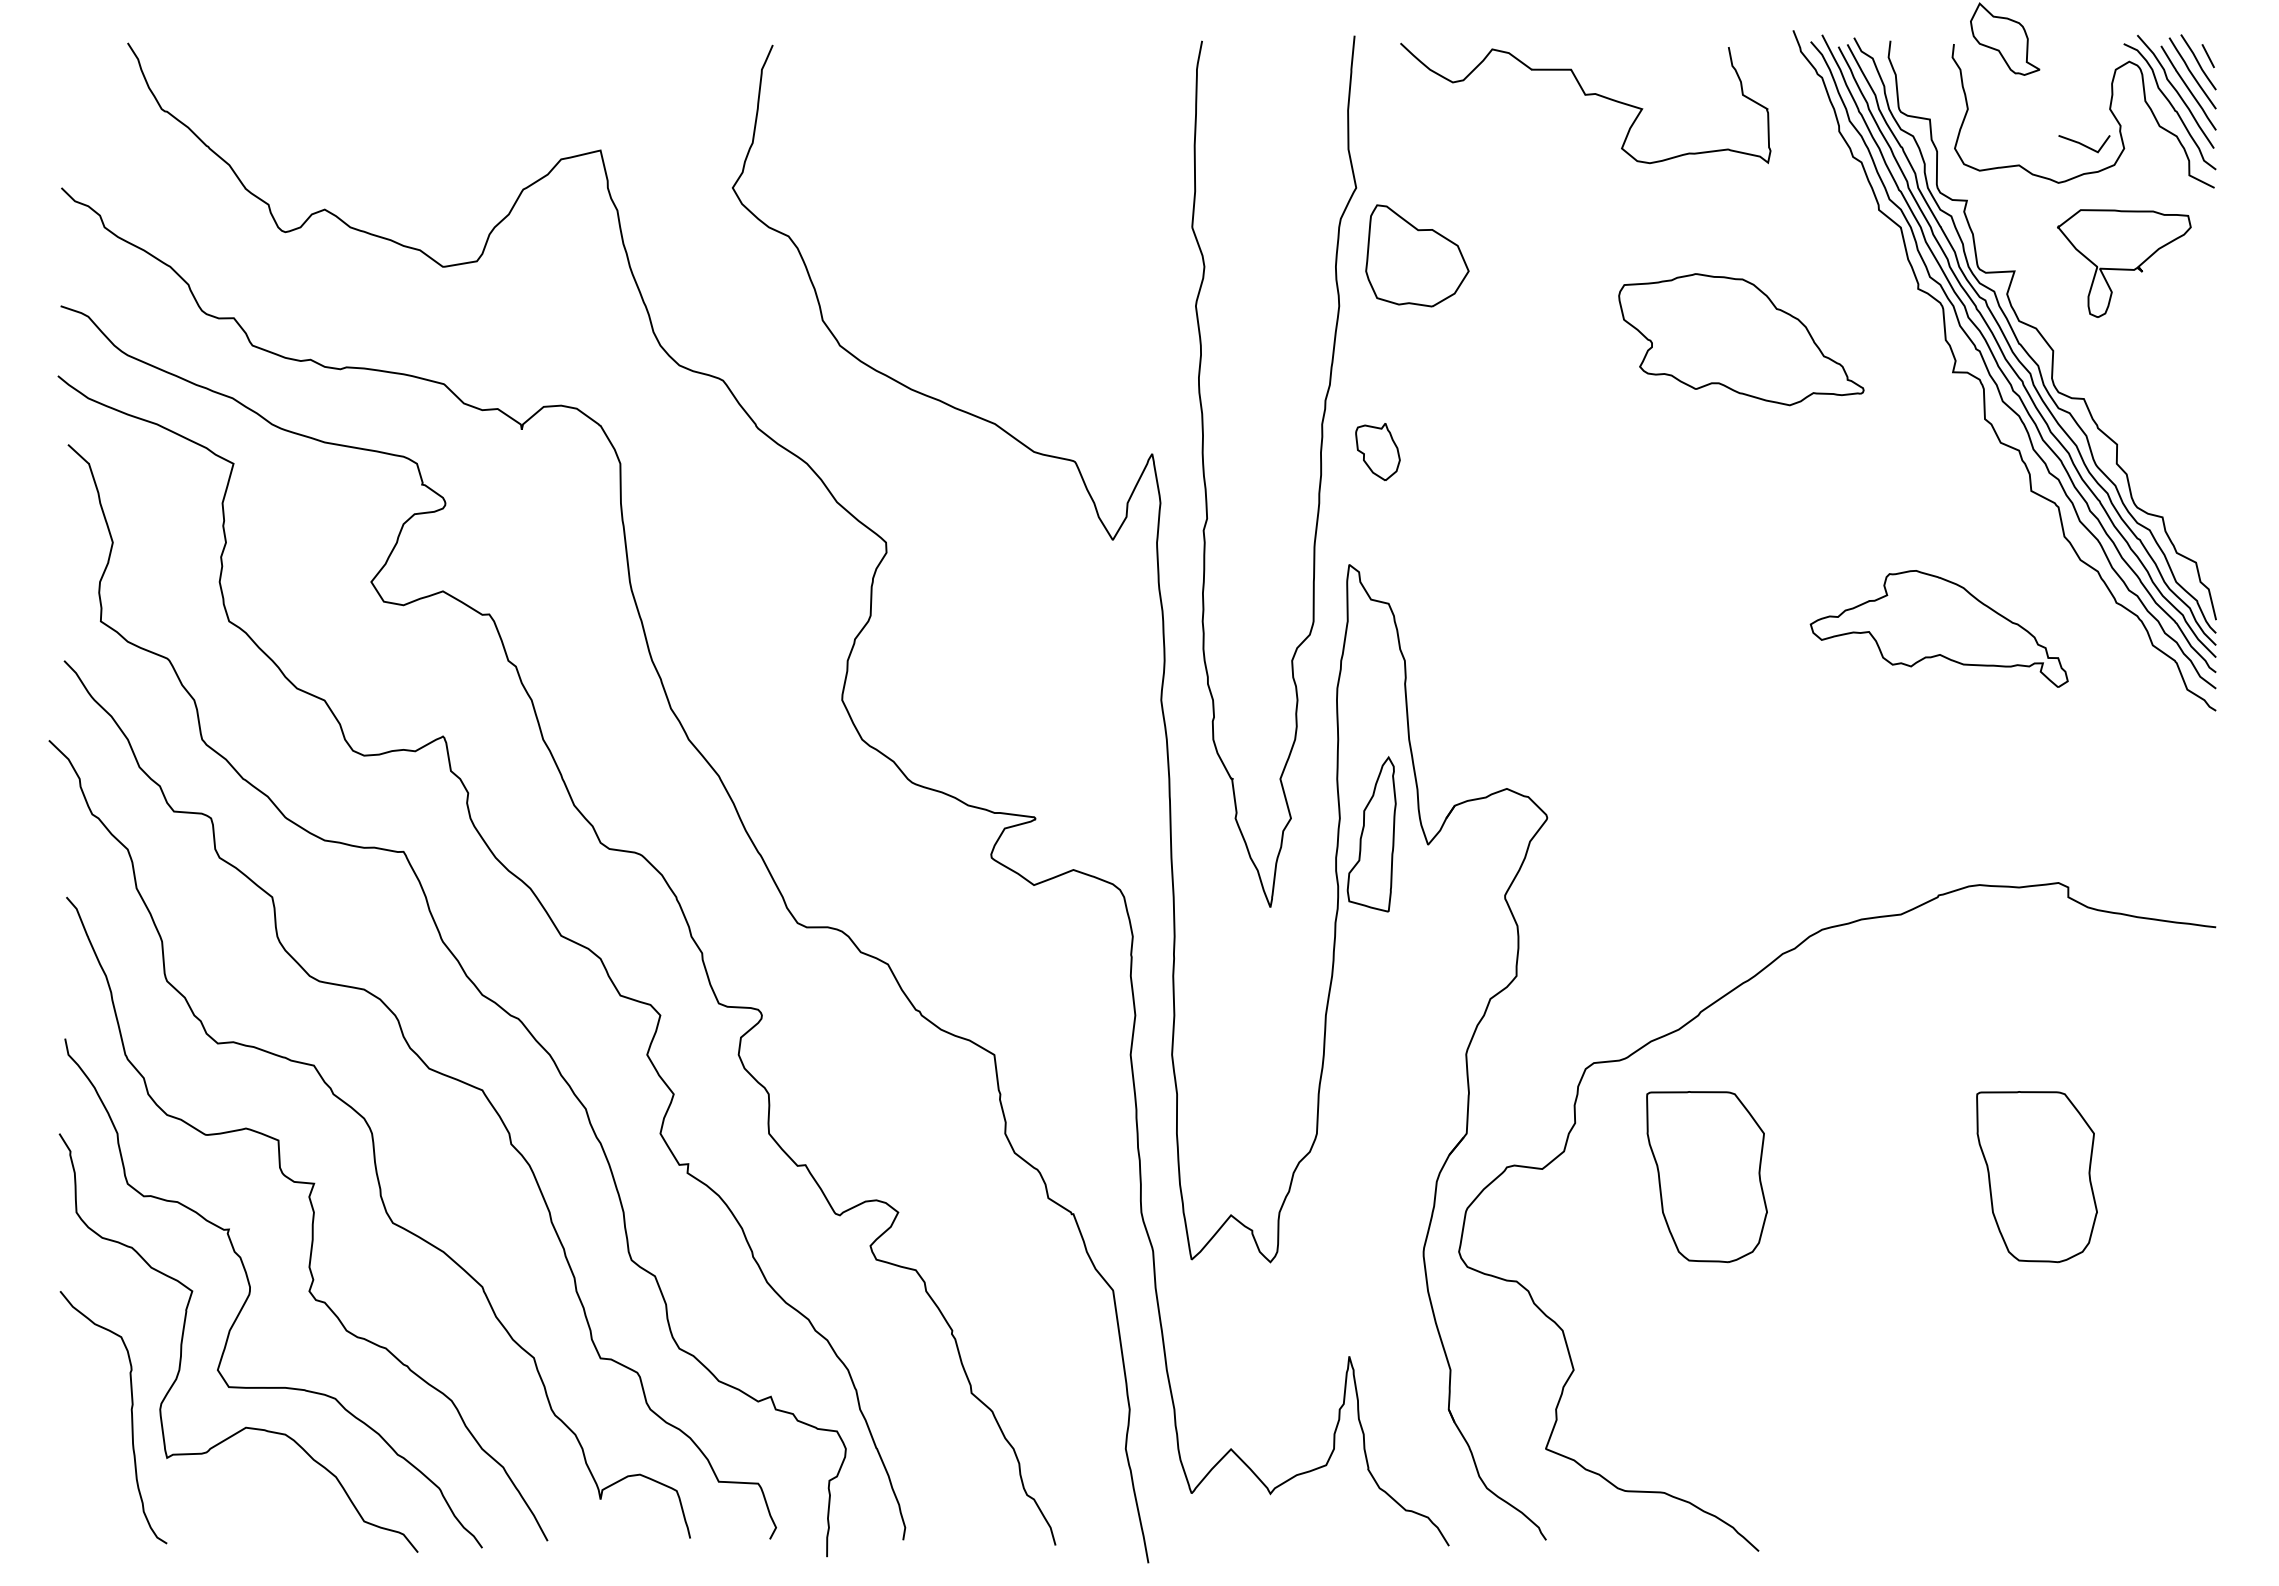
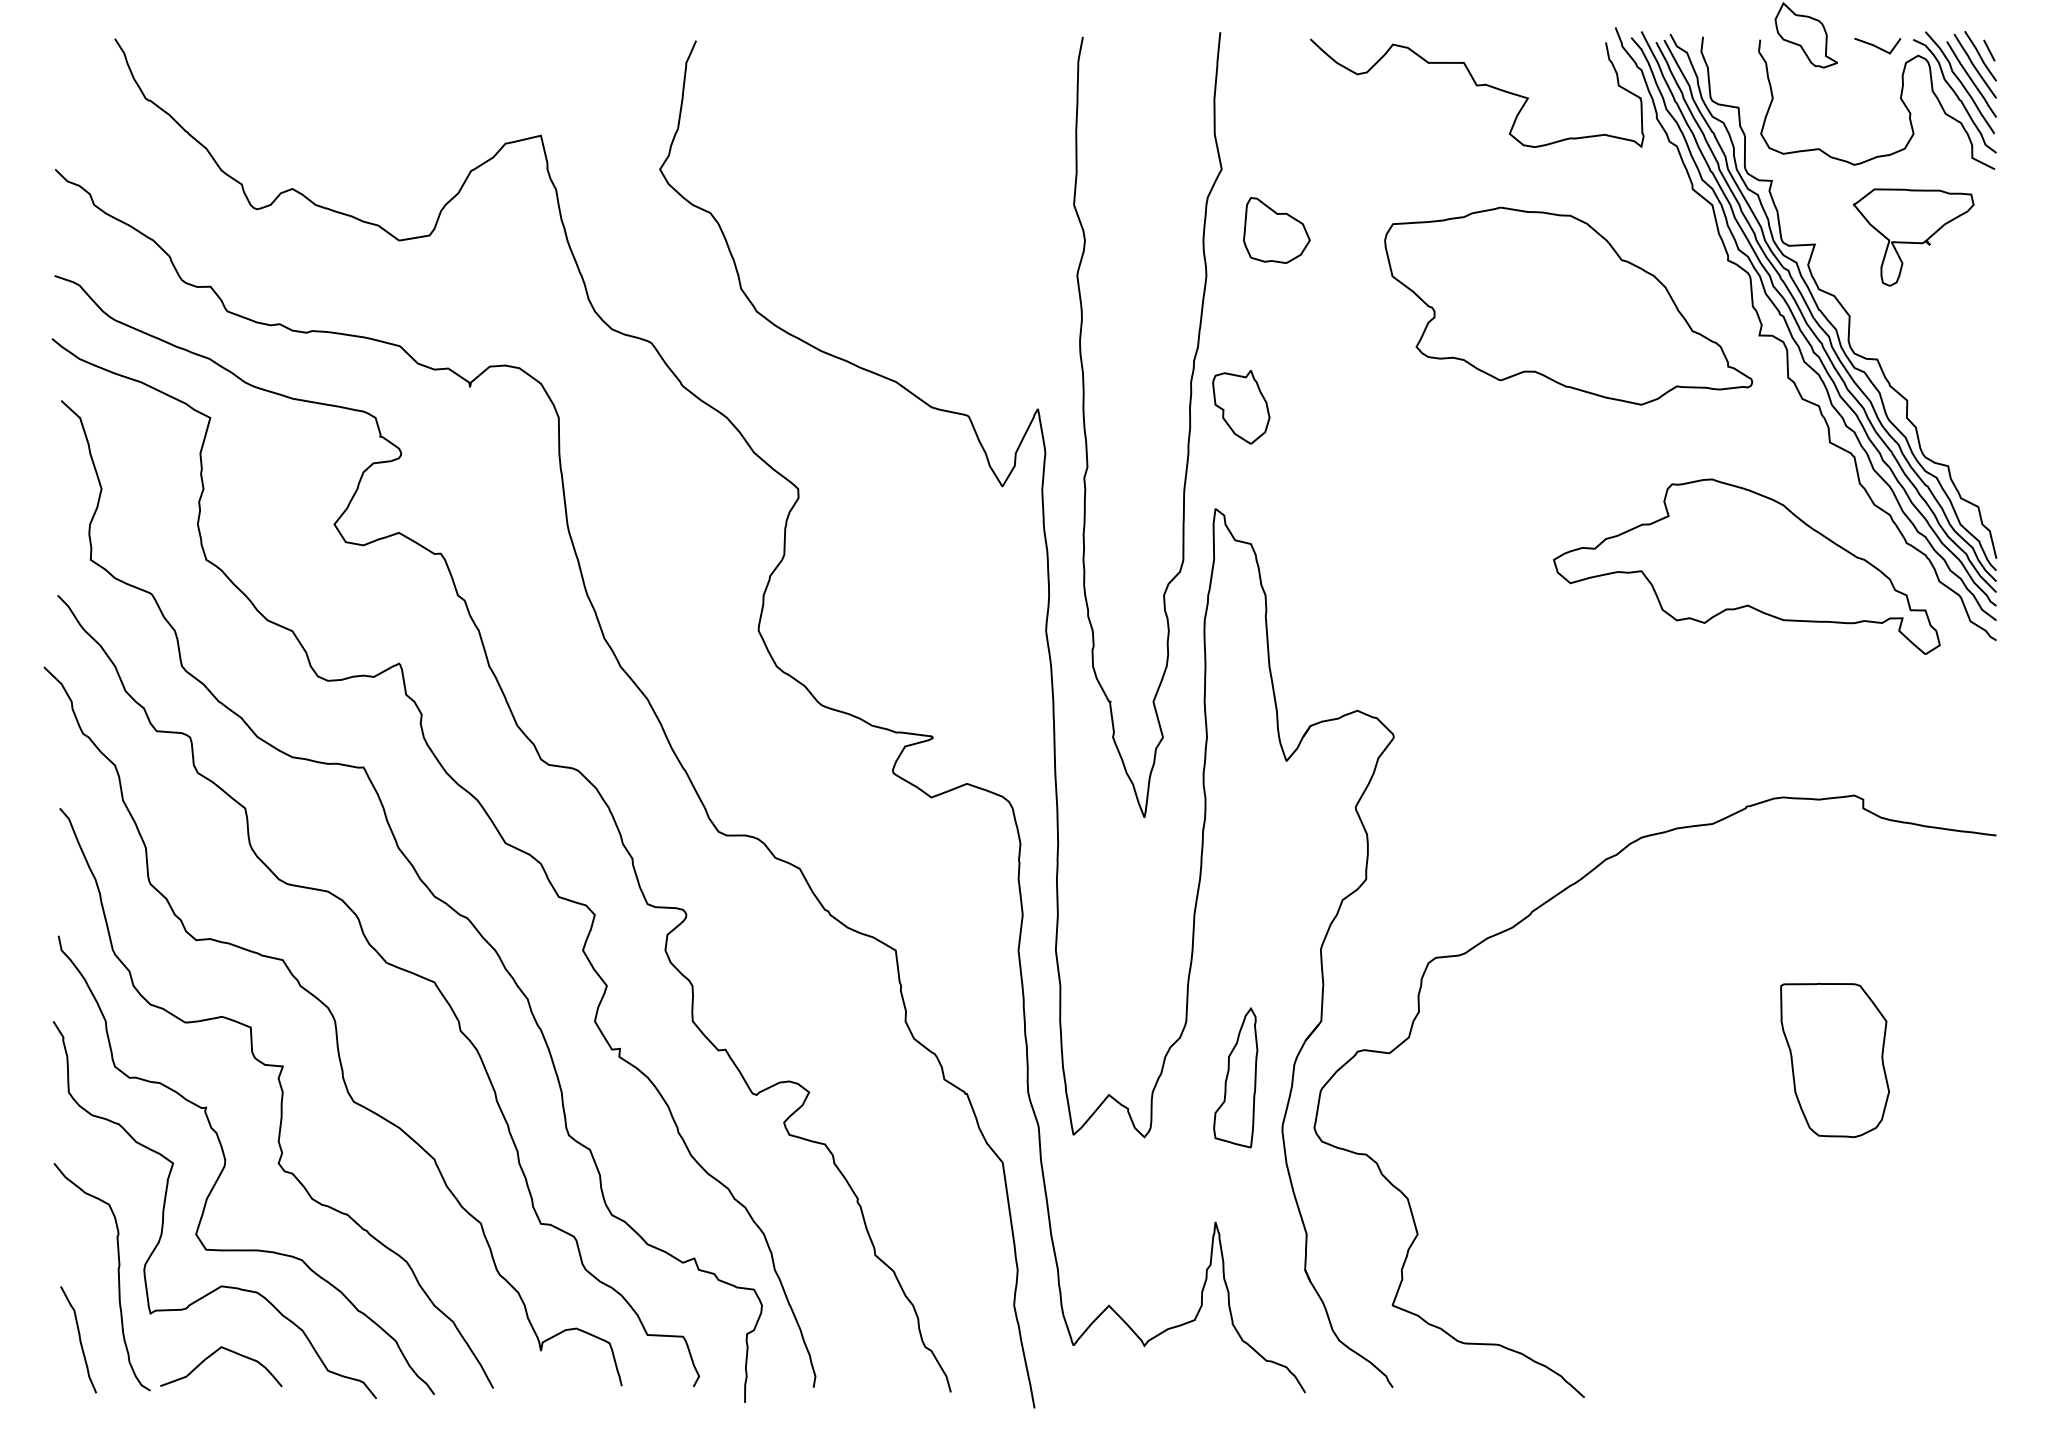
curve: (1585, 95) -> (1476, 86), moved
line: (2084, 144) -> (1877, 46), moved
part: (1417, 255) -> (1276, 230), size x0.71
part: (1741, 339) -> (1568, 305), size x1.67
part: (1377, 451) -> (1240, 406), size x1.43
part: (1939, 628) -> (1747, 566), size x1.67
part: (1371, 834) -> (1235, 1078), moved
part: (1706, 1177) -> (1537, 1060), removed
curve: (88, 1486) -> (79, 1339), added
curve: (234, 1505) -> (211, 1356), added

